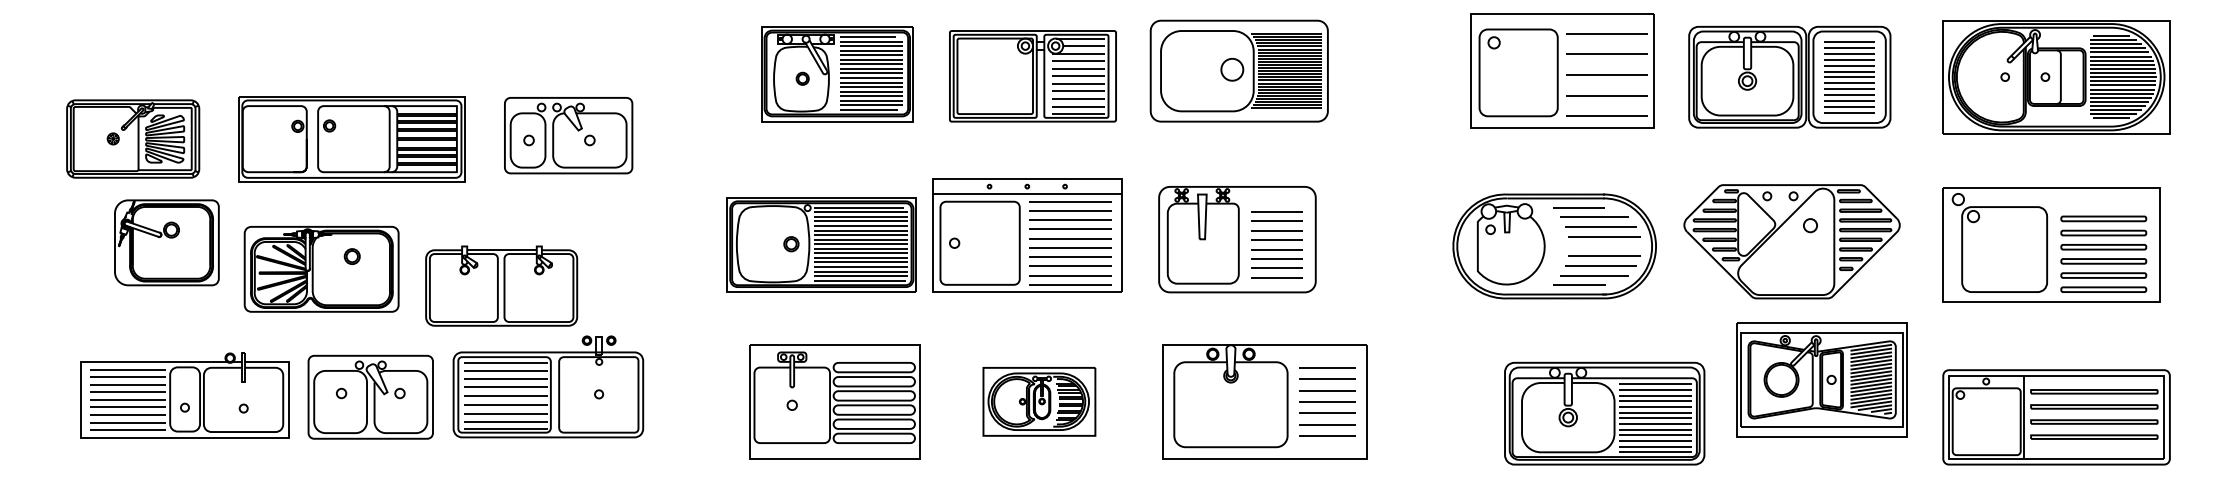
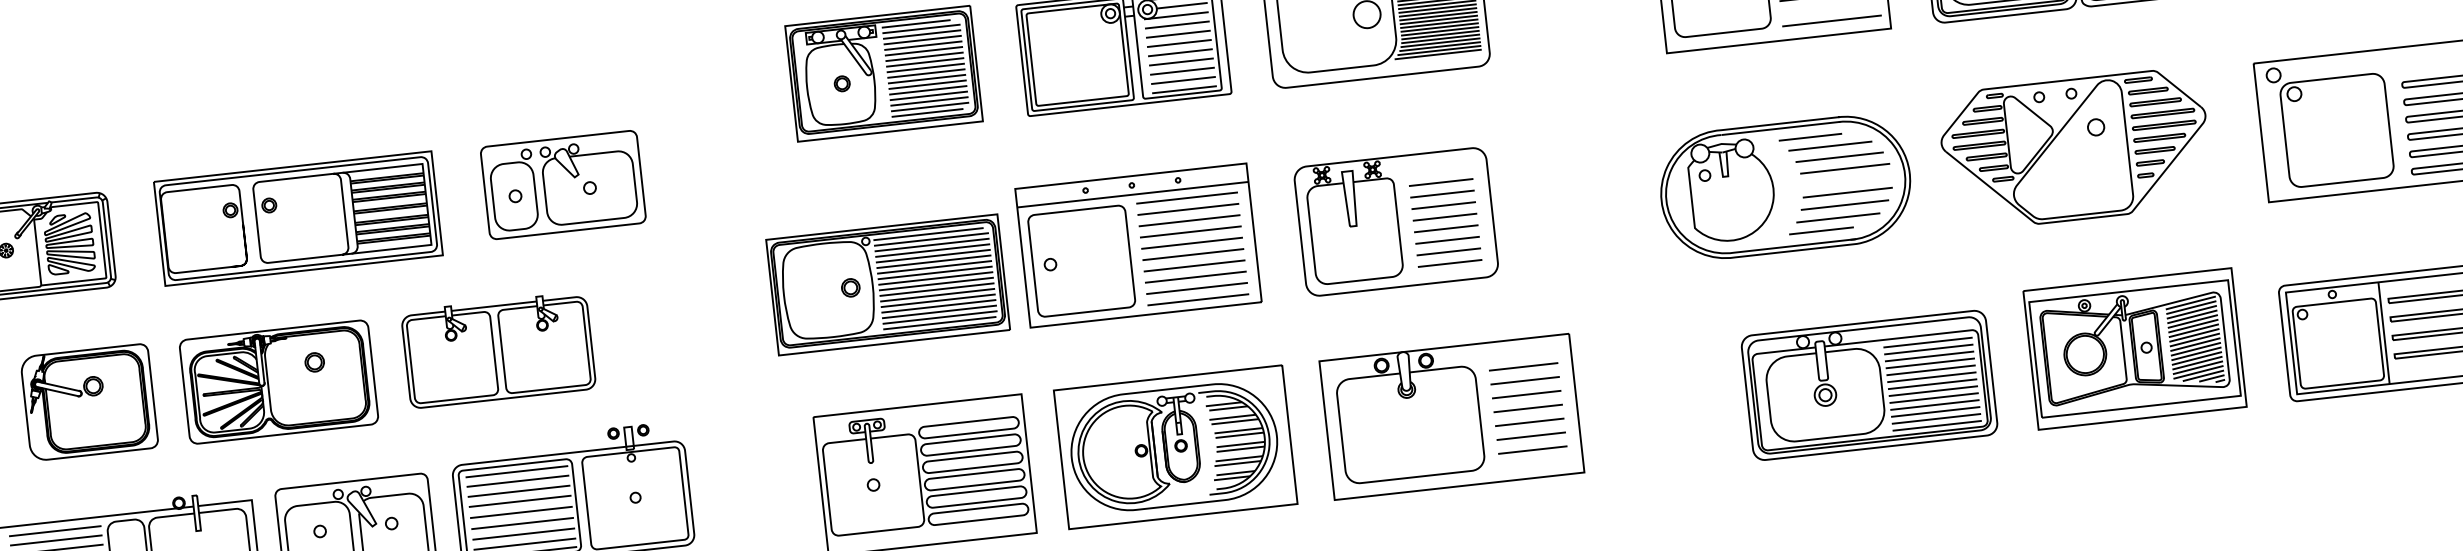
part: (166, 242) -> (88, 402), moved
part: (501, 285) -> (498, 349), moved
part: (1821, 379) -> (2134, 348), moved
part: (1039, 401) -> (1175, 446), size x1.67

